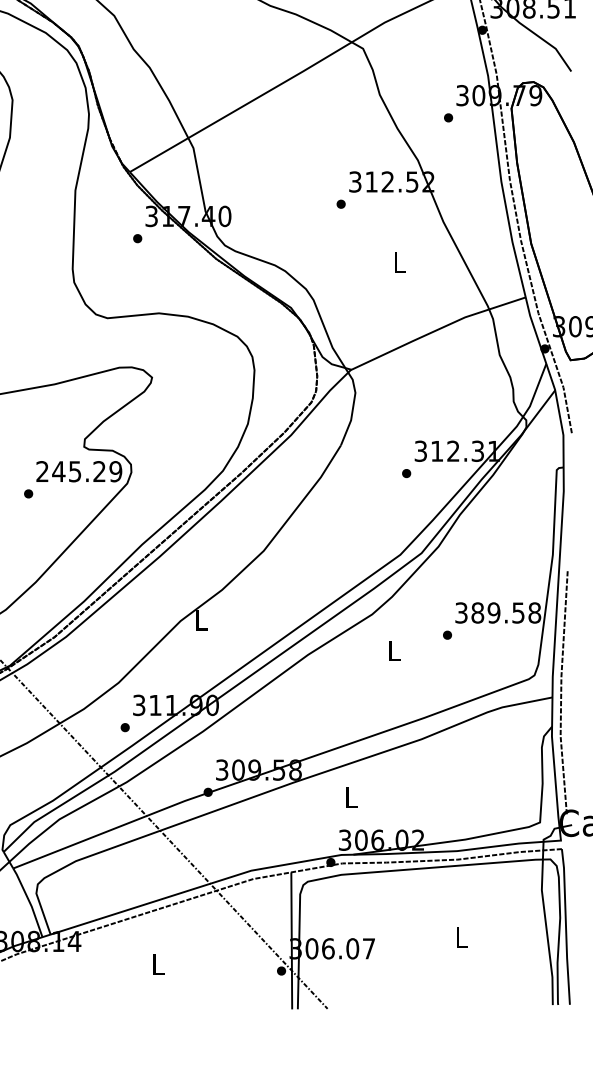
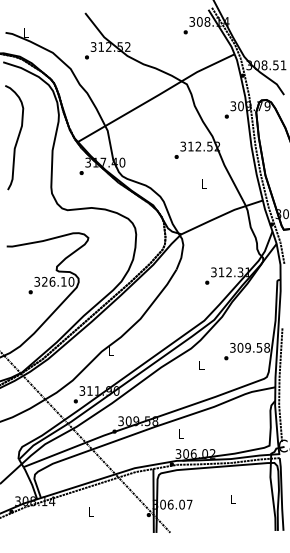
text: (79, 470) -> (54, 281), 245.29 -> 326.10
text: (477, 612) -> (240, 347), 389.58 -> 309.58

